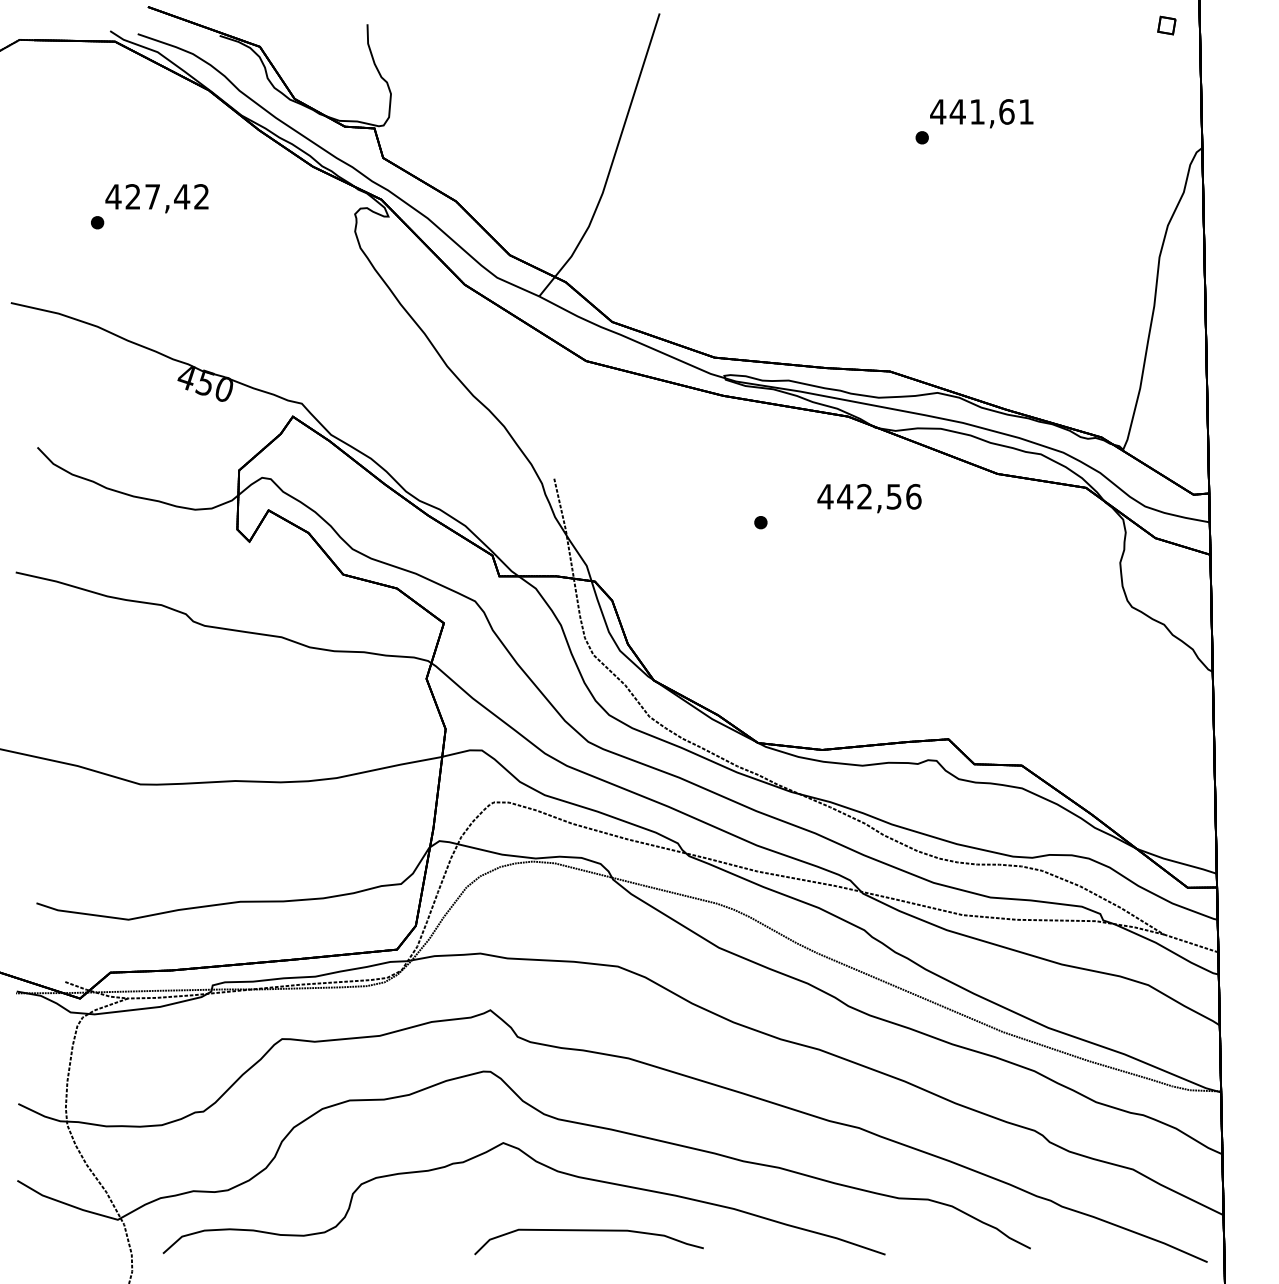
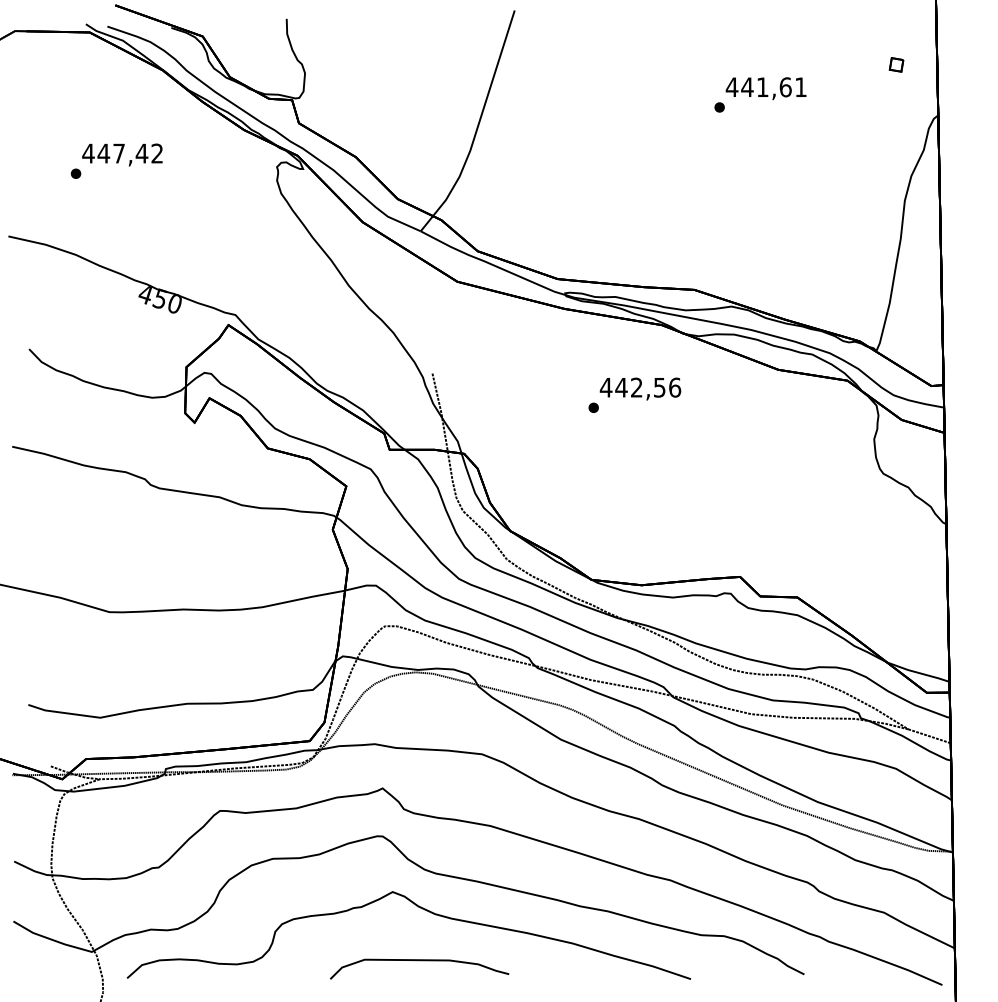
part: (1166, 25) -> (896, 64), moved
text: (132, 196) -> (103, 153), 427,42 -> 447,42
text: (869, 497) -> (640, 388), moved
part: (588, 1232) -> (419, 961), moved

